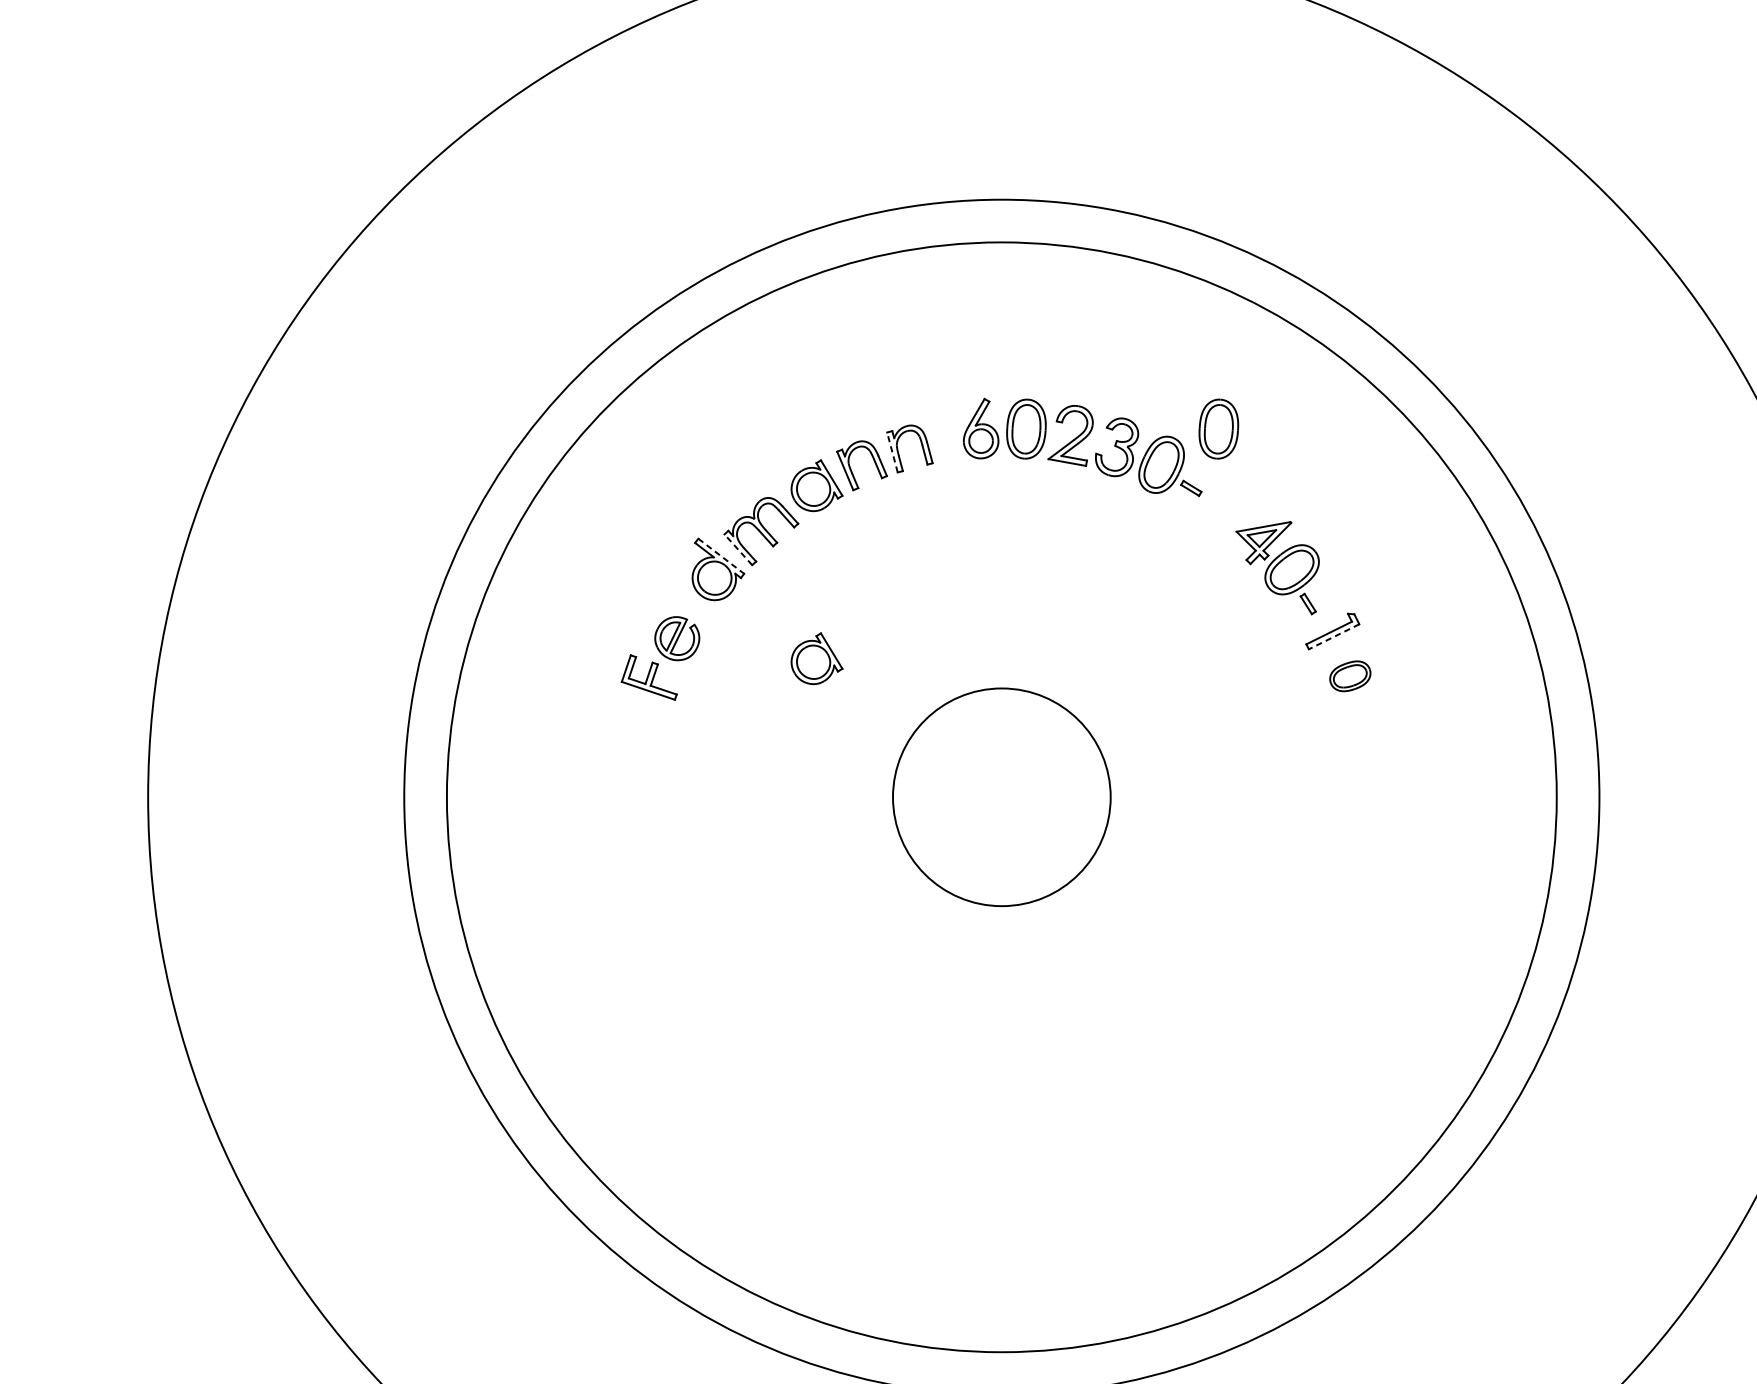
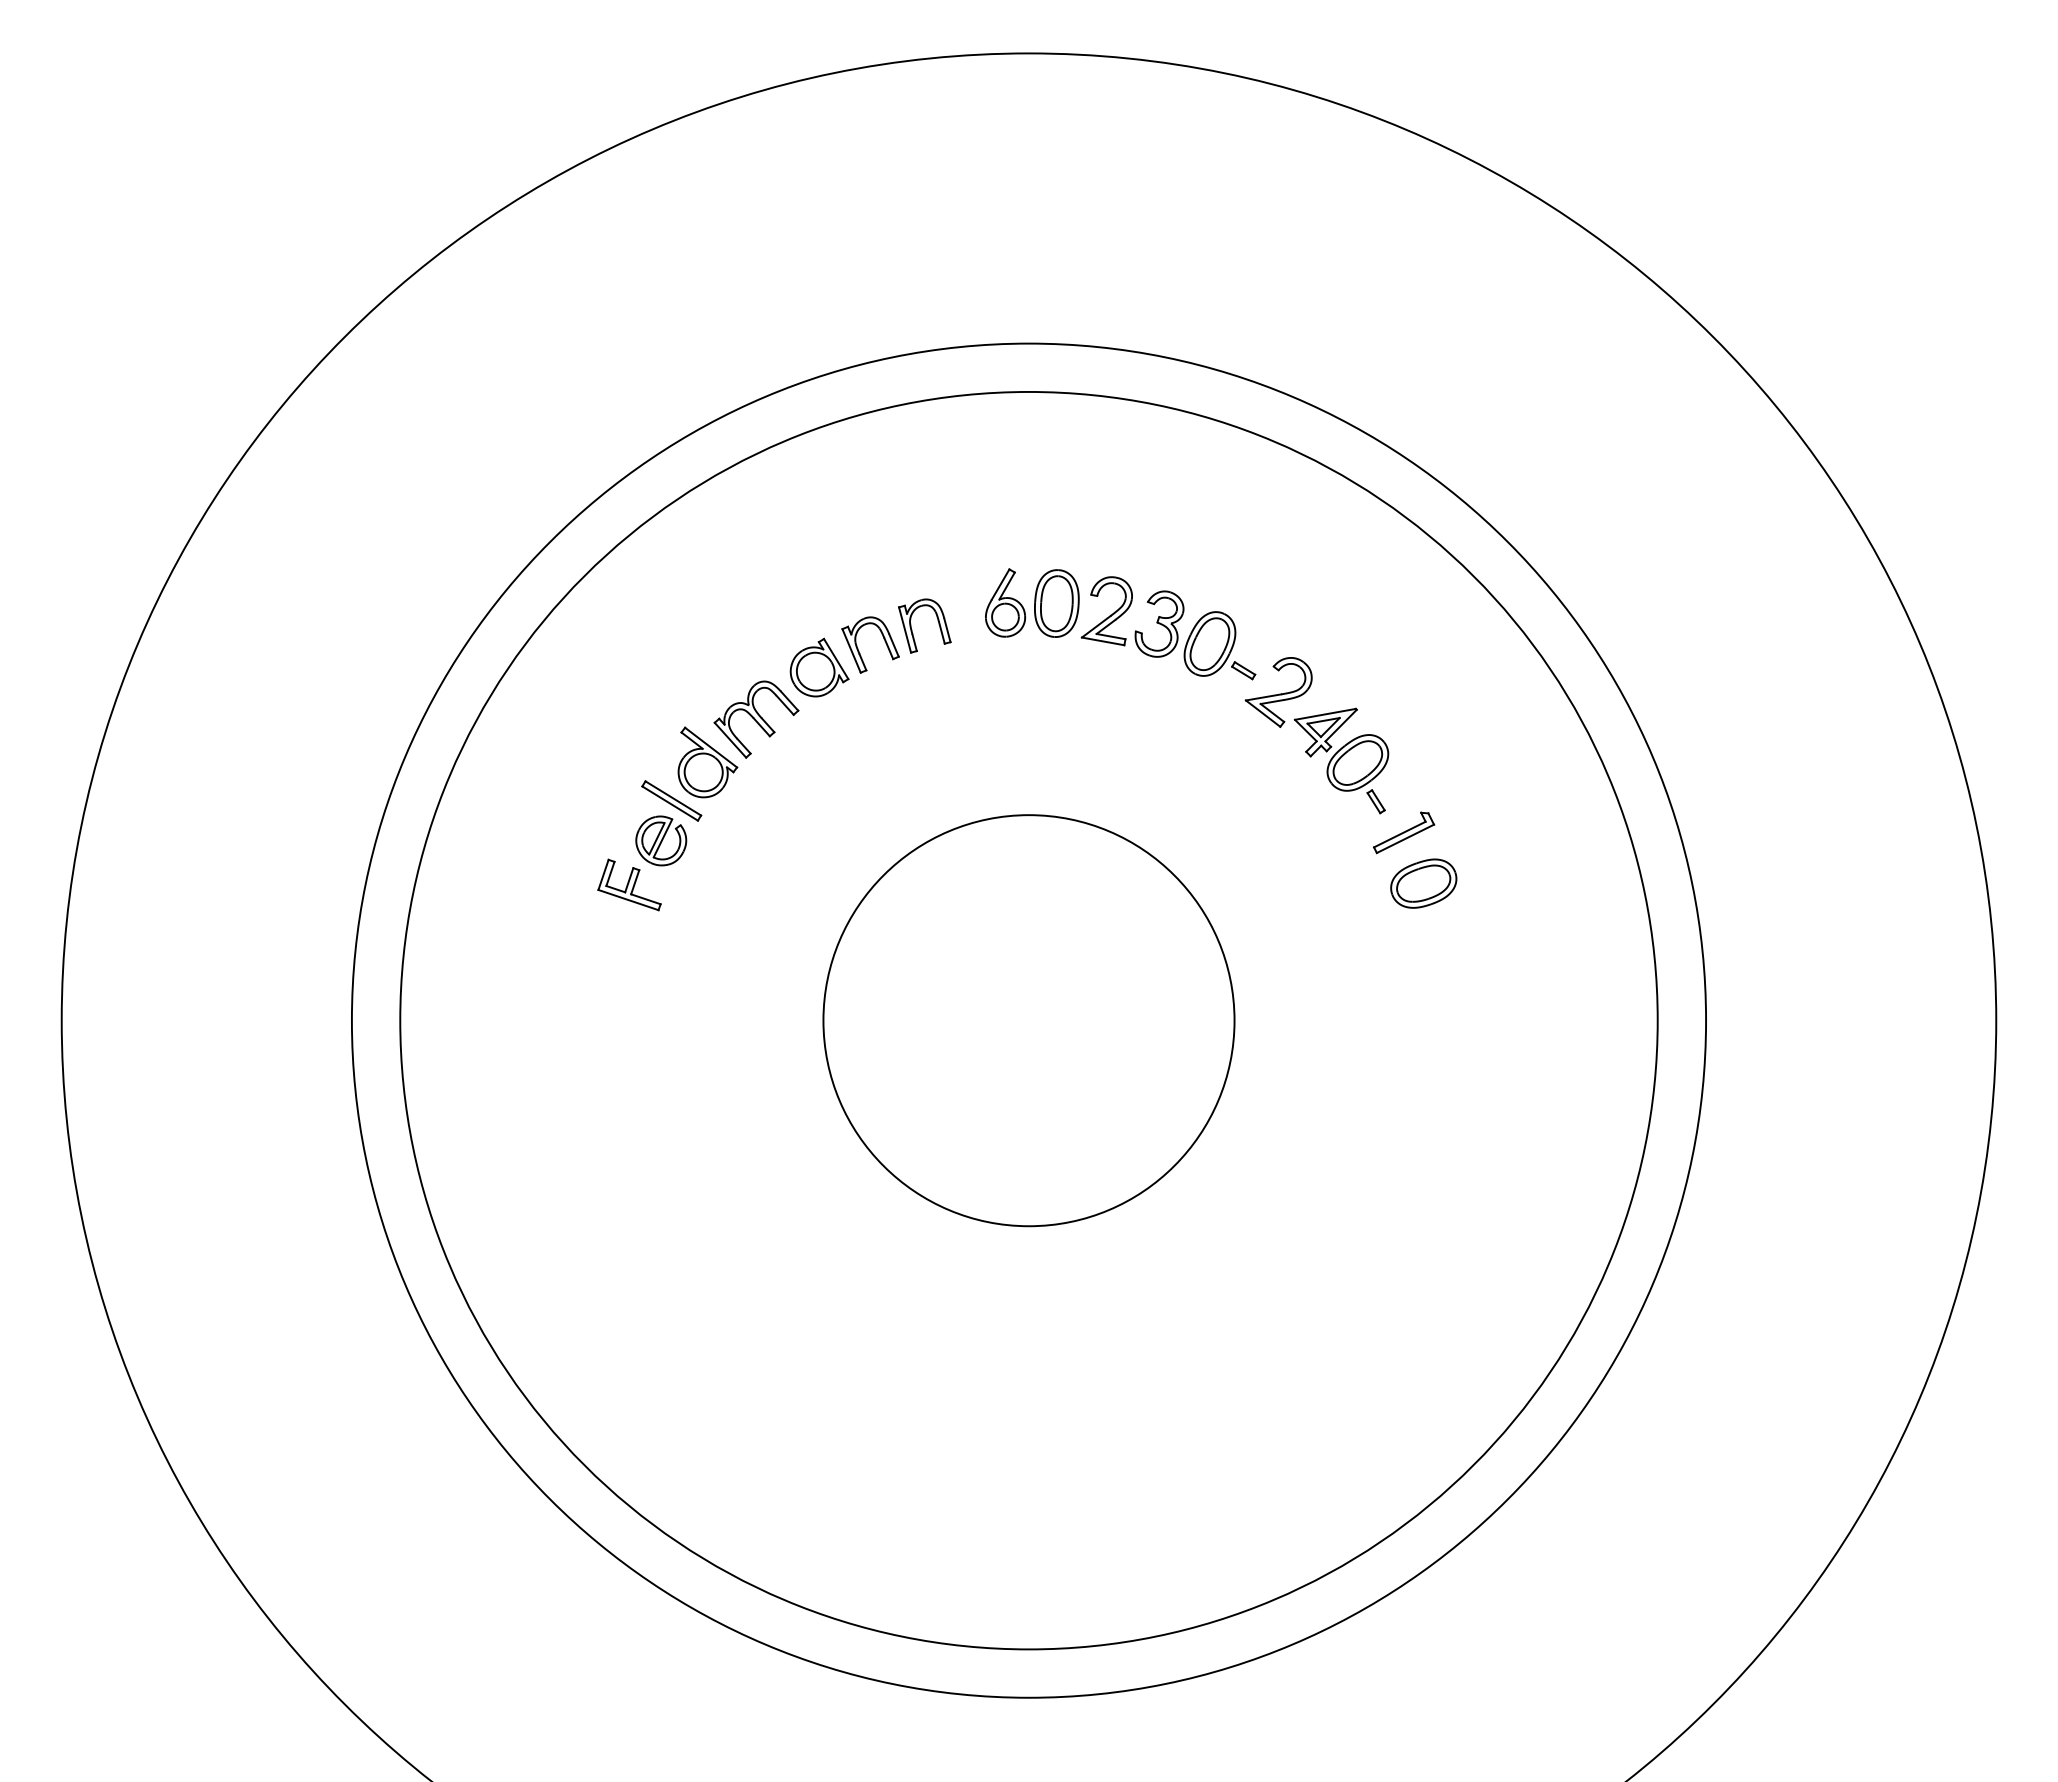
part: (1218, 429) -> (1274, 603), removed
line: (891, 452) -> (904, 629), dashed -> solid
part: (1222, 507) -> (1278, 692), added
line: (738, 549) -> (730, 739), dashed -> solid
line: (721, 556) -> (711, 747), dashed -> solid
part: (686, 602) -> (671, 800), added
line: (1334, 636) -> (1405, 838), dashed -> solid
part: (816, 658) -> (819, 863), removed
part: (1350, 676) -> (1423, 883), size x1.43
circle: (1001, 797) -> (1028, 1020), size x1.67

